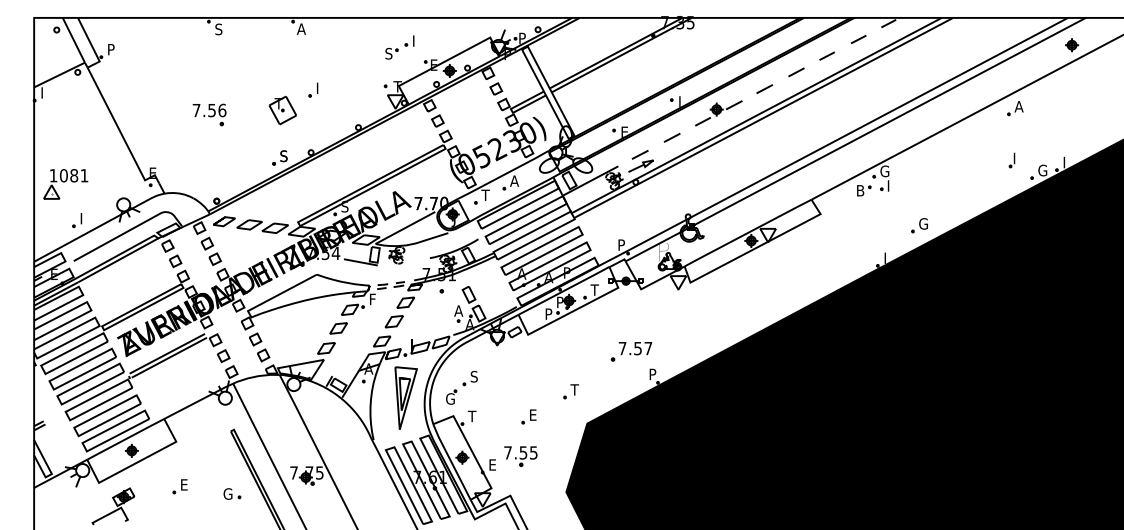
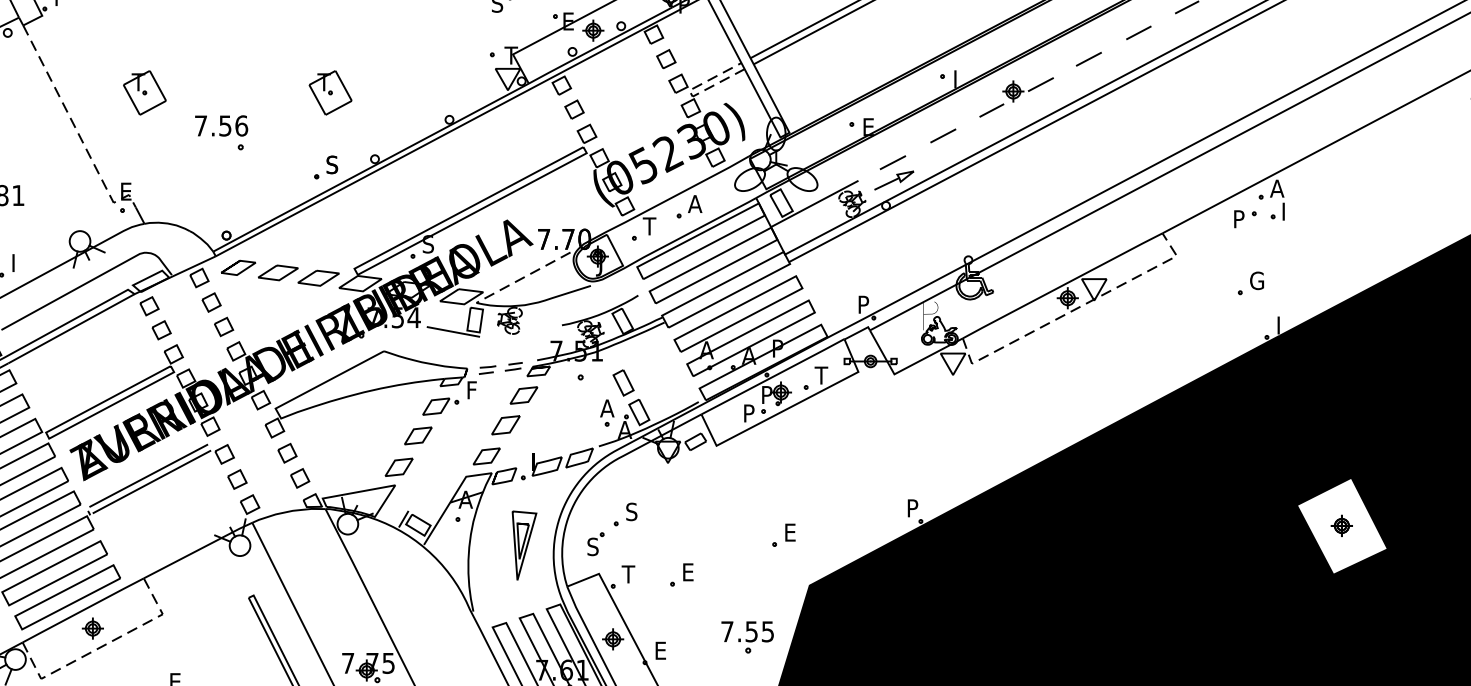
part: (313, 89) -> (378, 59), removed
part: (164, 110) -> (144, 92), added
line: (511, 110) -> (690, 92), solid -> dashed
part: (209, 114) -> (221, 132), moved
line: (122, 135) -> (78, 132), solid -> dashed
text: (884, 171) -> (1277, 188), G -> A
text: (861, 190) -> (1241, 218), B -> P
part: (919, 225) -> (1250, 283), moved
line: (405, 227) -> (523, 277), solid -> dashed
line: (755, 248) -> (1074, 310), solid -> dashed
part: (631, 351) -> (879, 472), removed
fill: (925, 385) -> (1341, 525), removed
text: (574, 389) -> (789, 531), T -> E
part: (405, 397) -> (523, 544), size x0.7
text: (450, 398) -> (594, 546), G -> S
part: (528, 416) -> (680, 574), moved
part: (520, 456) -> (747, 637), moved
line: (137, 462) -> (101, 646), solid -> dashed

